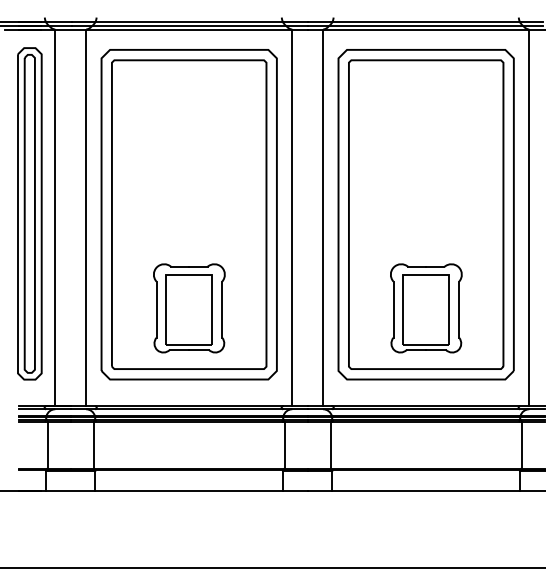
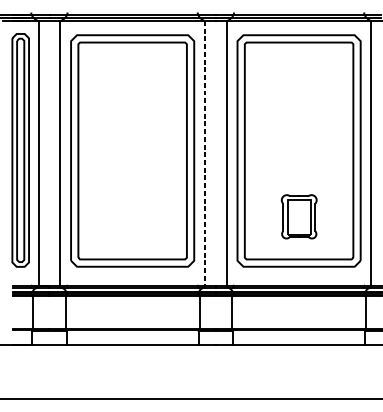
line: (292, 218) -> (205, 153), solid -> dashed
part: (189, 308) -> (132, 216), removed
part: (426, 308) -> (299, 216), size x0.7

